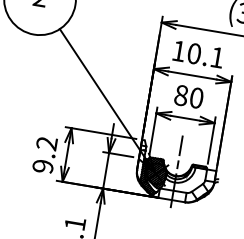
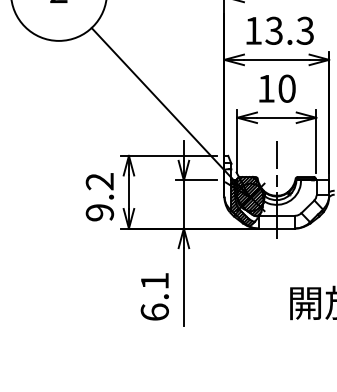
text: (205, 55) -> (289, 30), 10.1 -> 13.3
text: (181, 95) -> (266, 88), 80 -> 10

